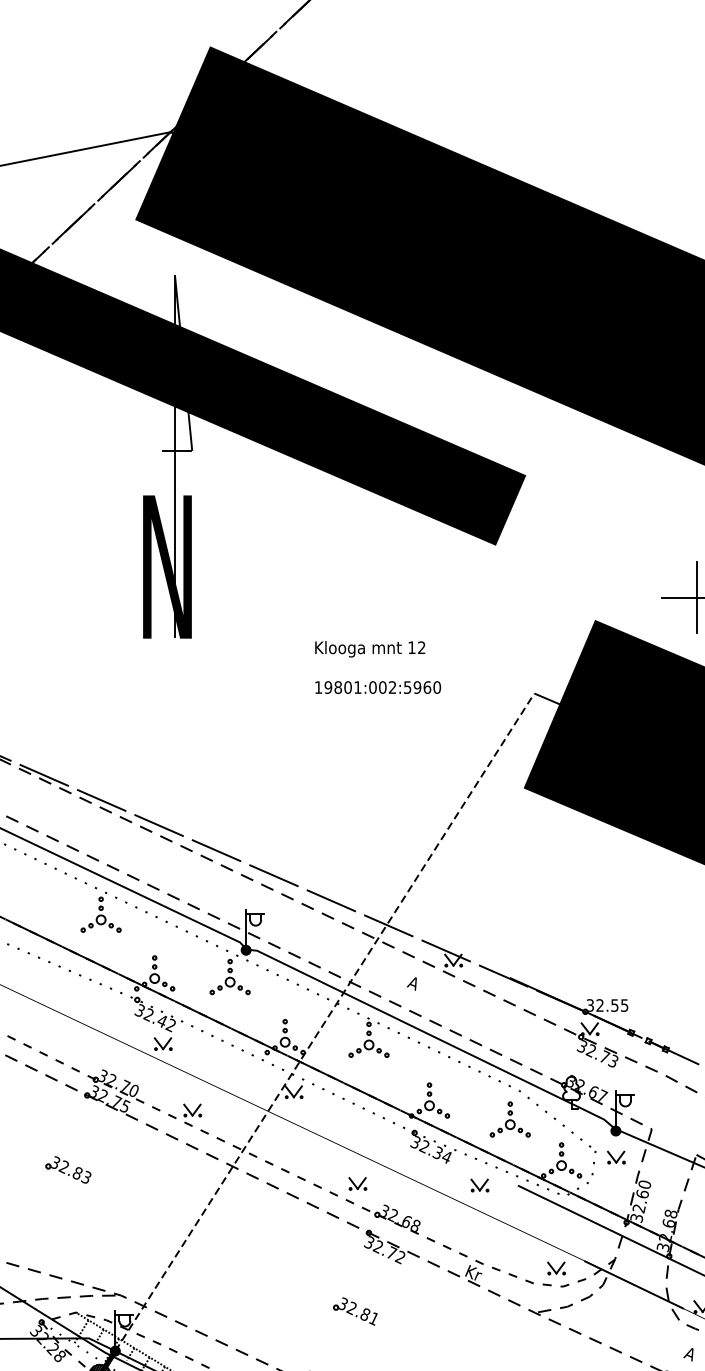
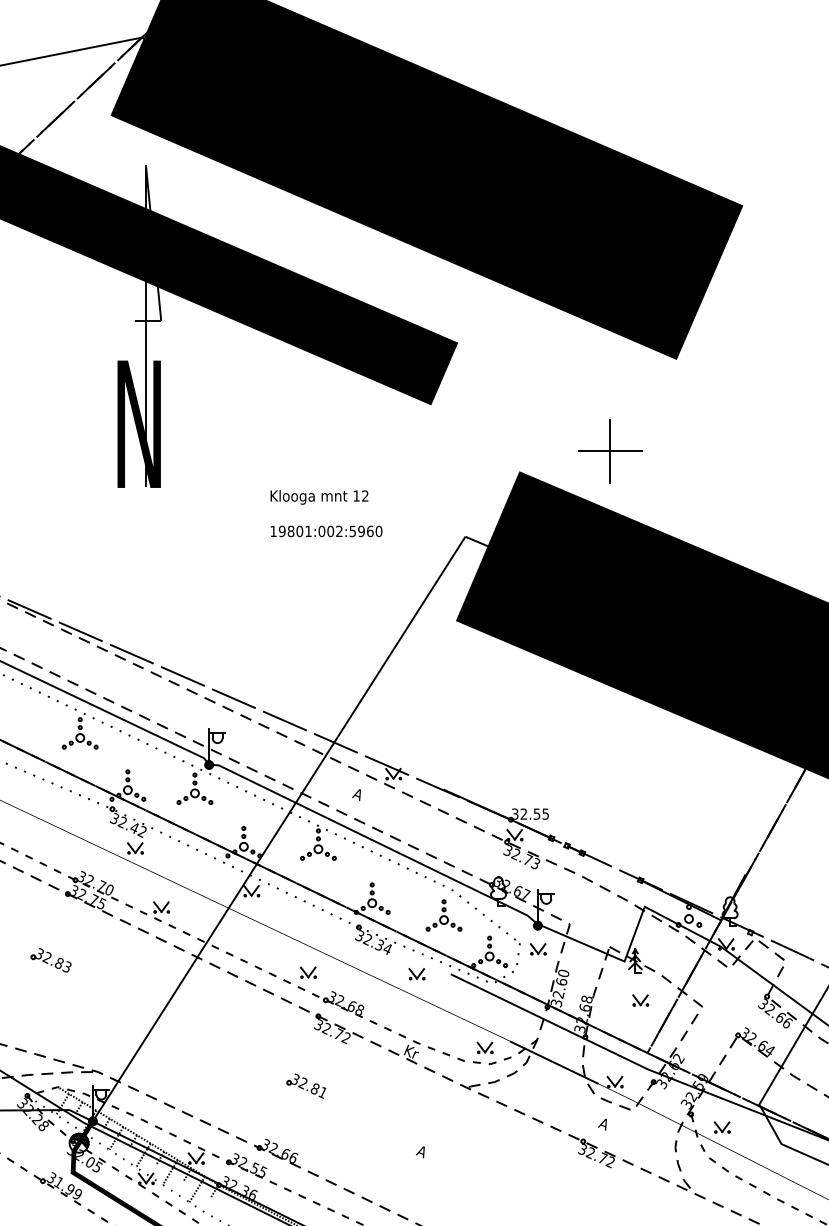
line: (325, 1022) -> (279, 829), dashed -> solid

